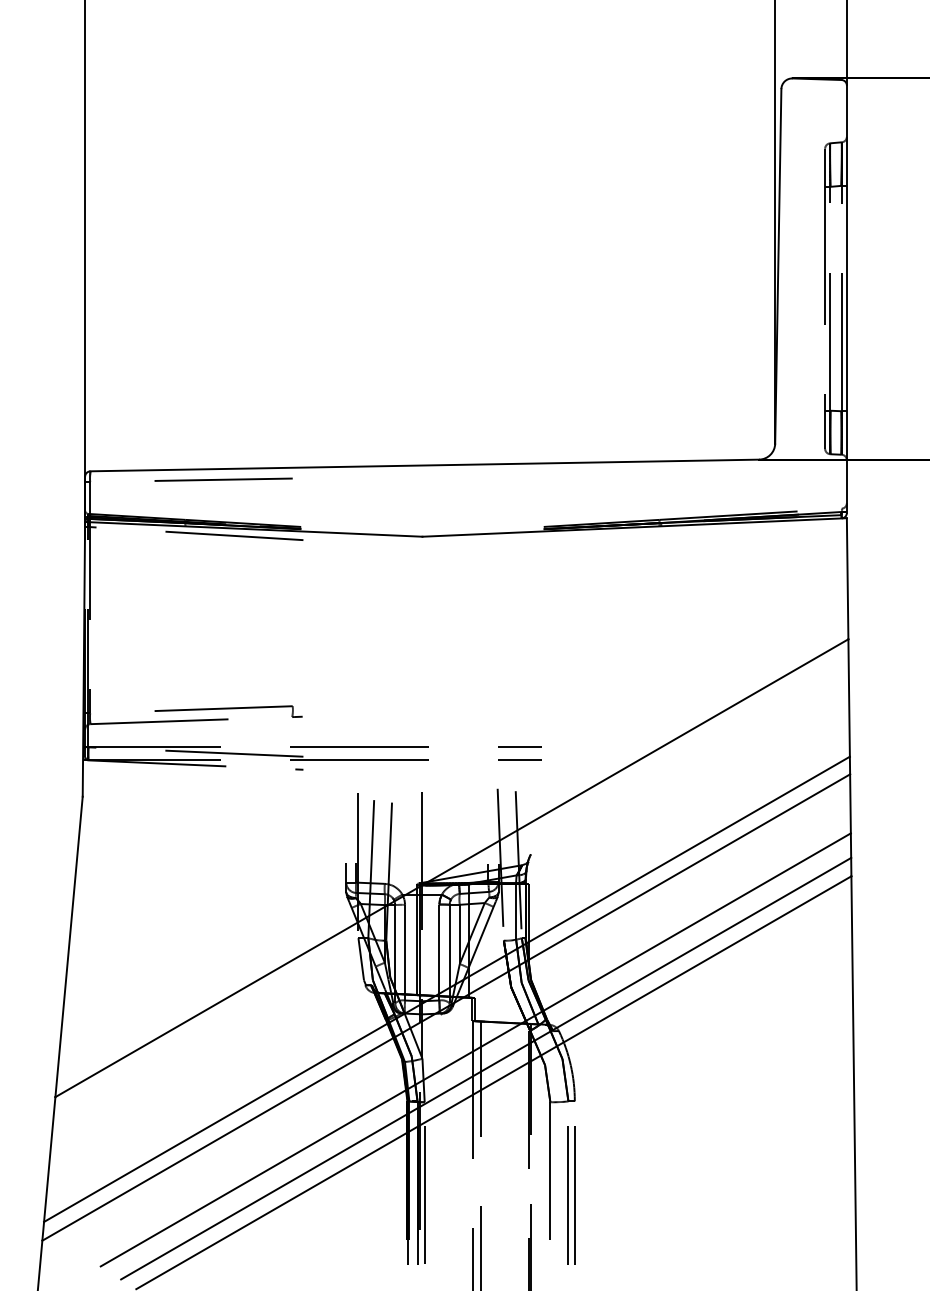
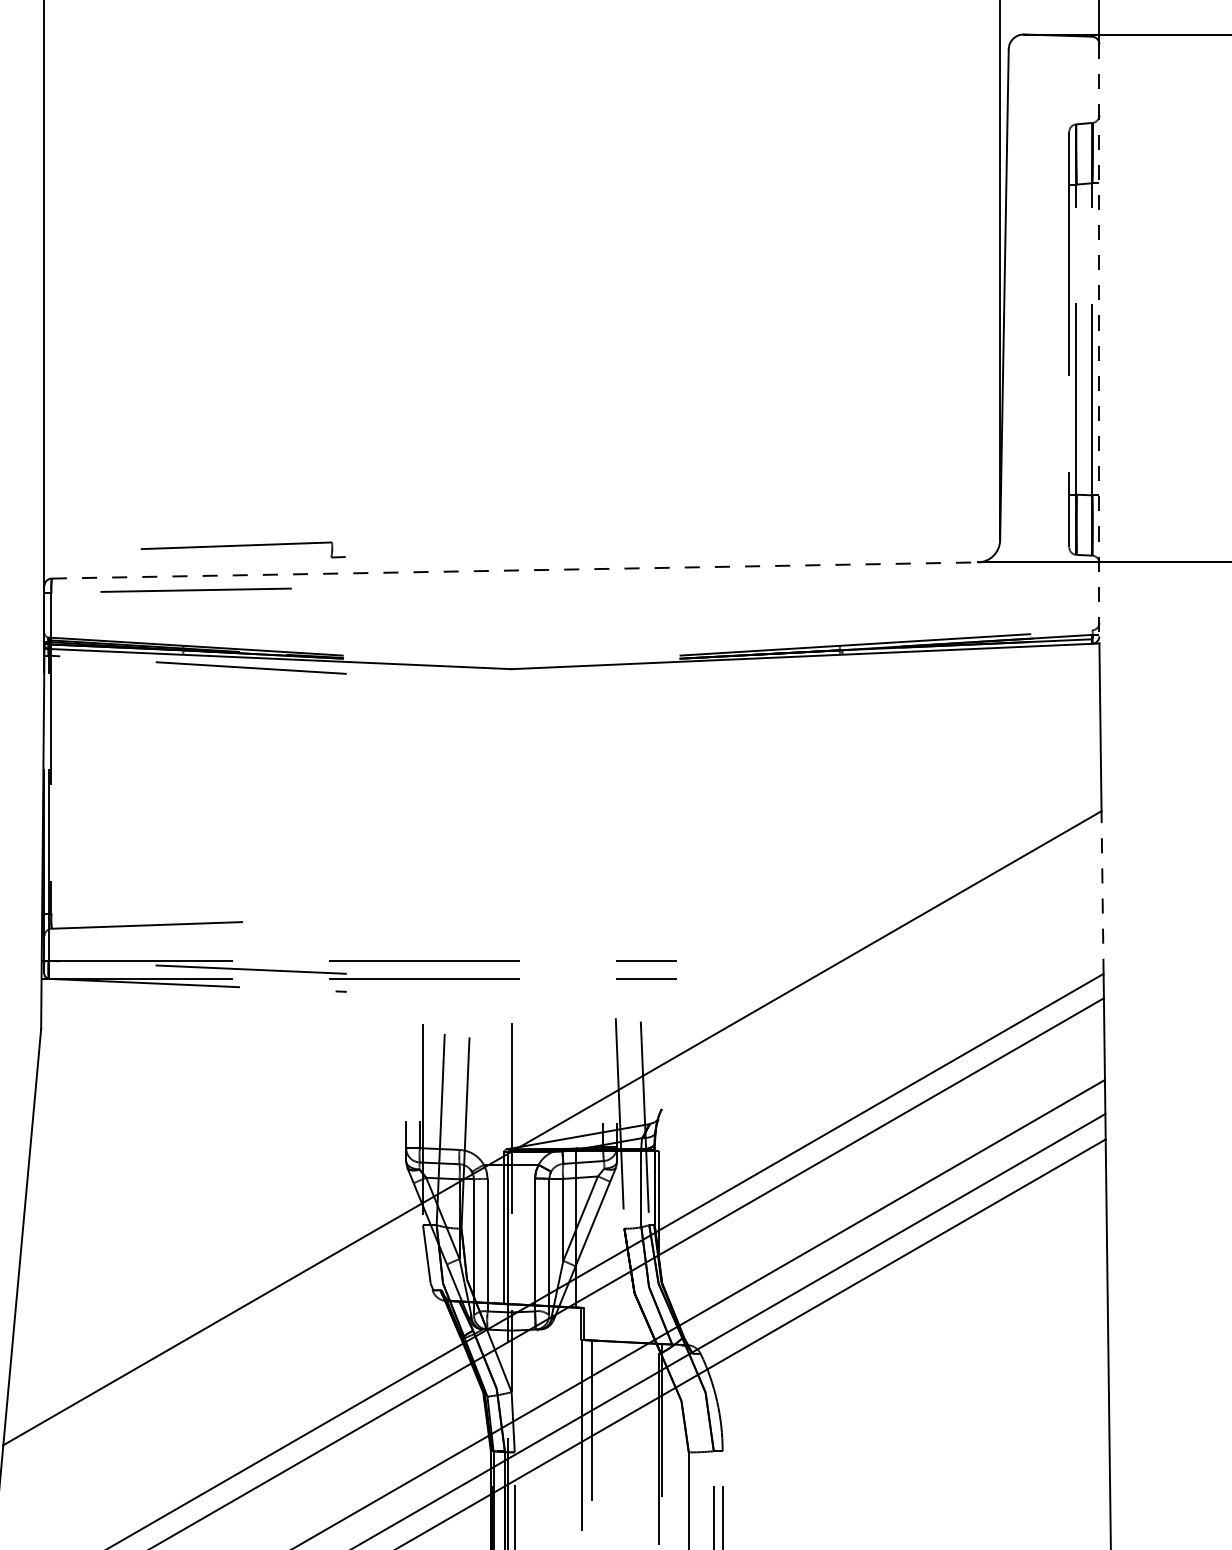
line: (846, 299) -> (1098, 340), solid -> dashed
line: (425, 465) -> (515, 570), solid -> dashed
line: (223, 479) -> (195, 589), moved
line: (849, 698) -> (1103, 893), solid -> dashed
part: (228, 711) -> (243, 549), moved

